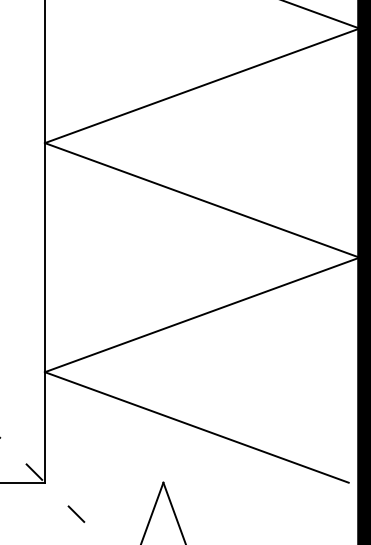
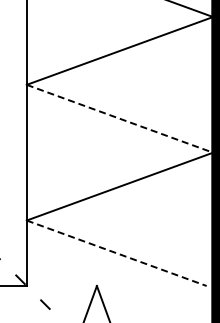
line: (201, 199) -> (119, 118), solid -> dashed
line: (196, 427) -> (116, 253), solid -> dashed

